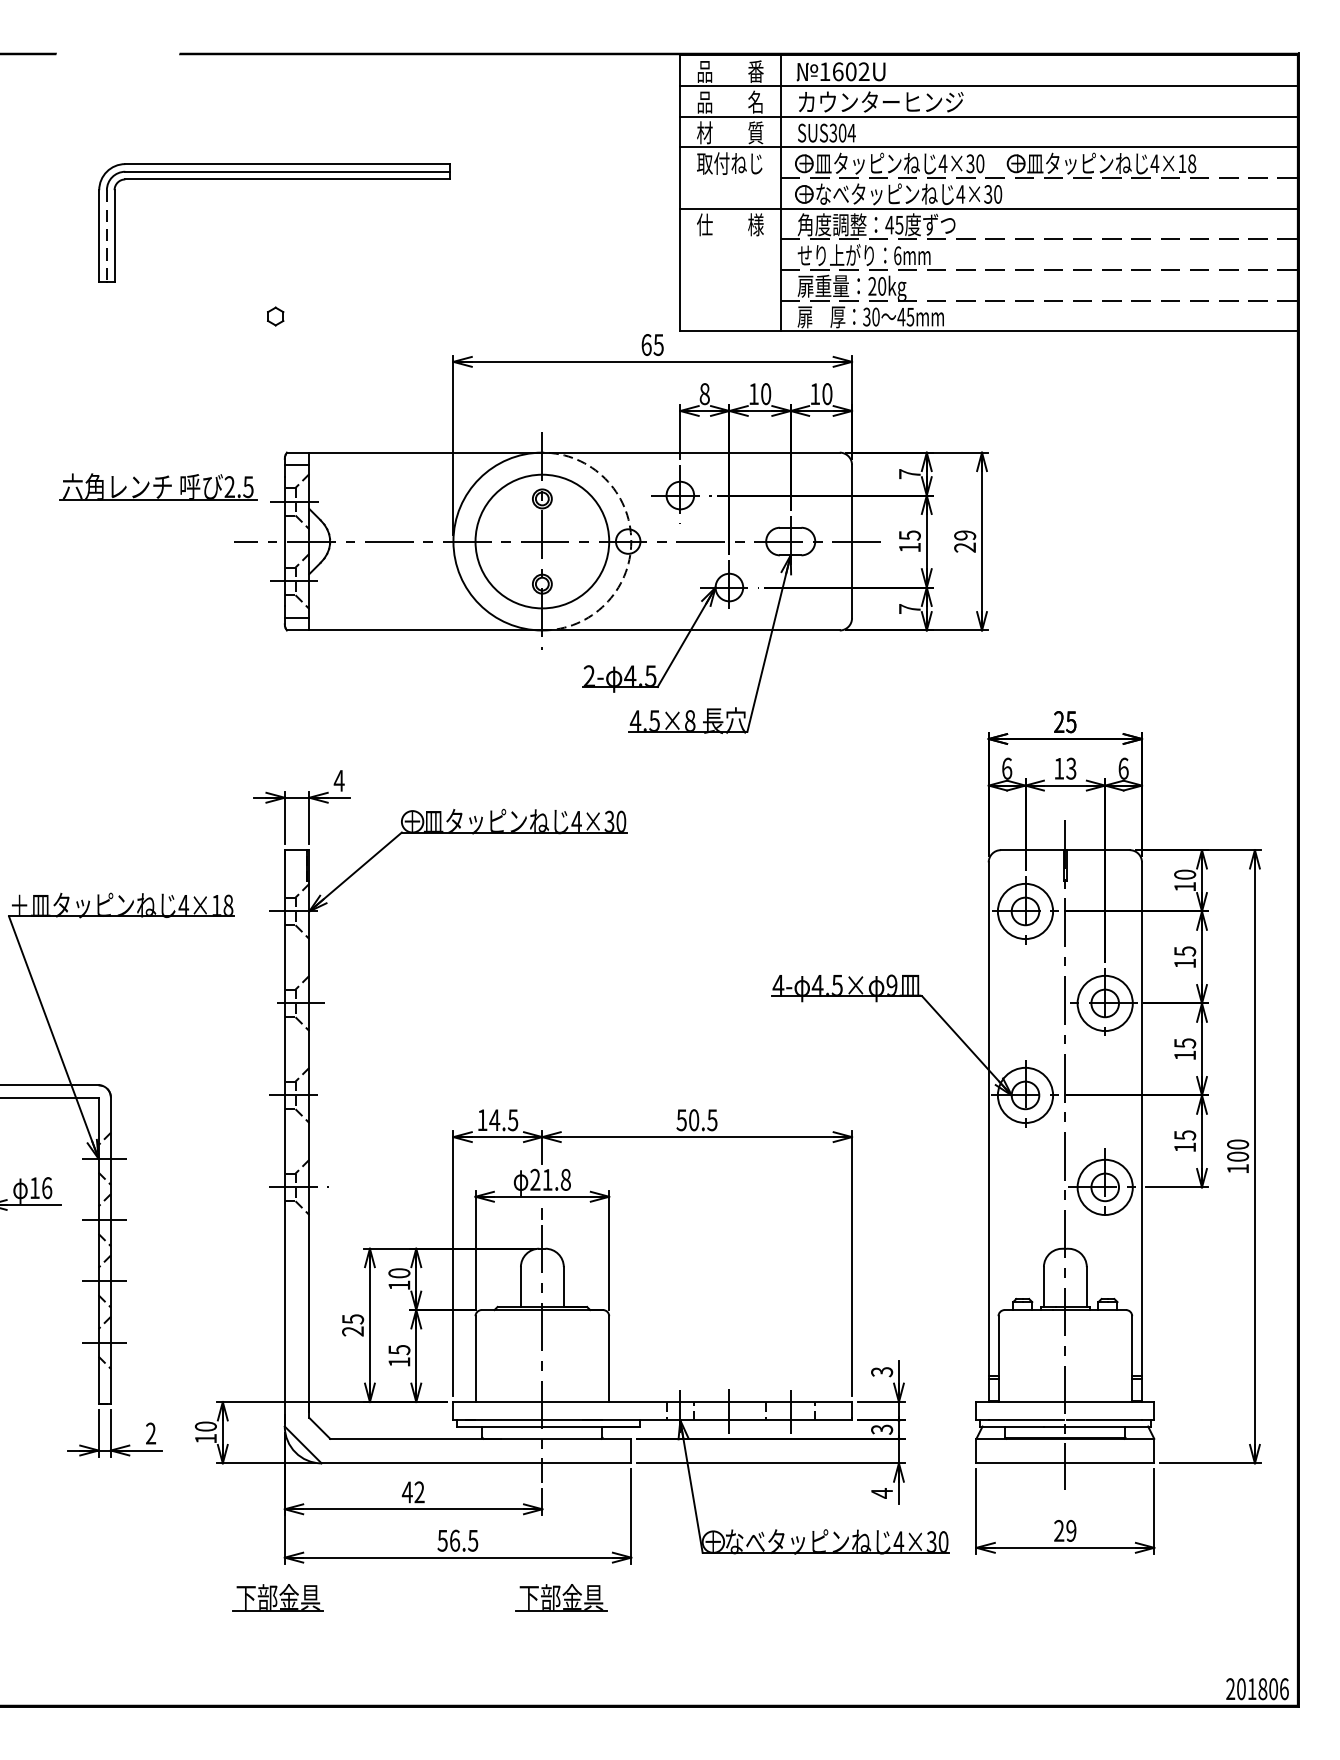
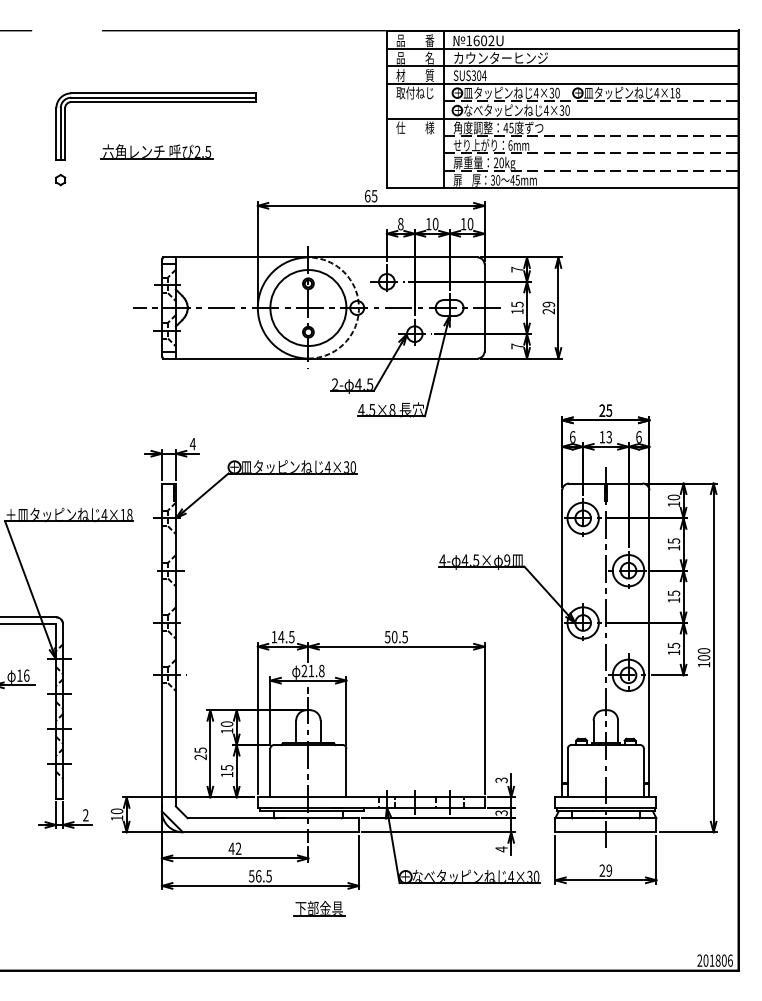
line: (106, 236) -> (60, 134), dashed -> solid
part: (275, 315) -> (60, 179), moved
part: (157, 486) -> (156, 151), moved
part: (278, 1597) -> (158, 908), removed

